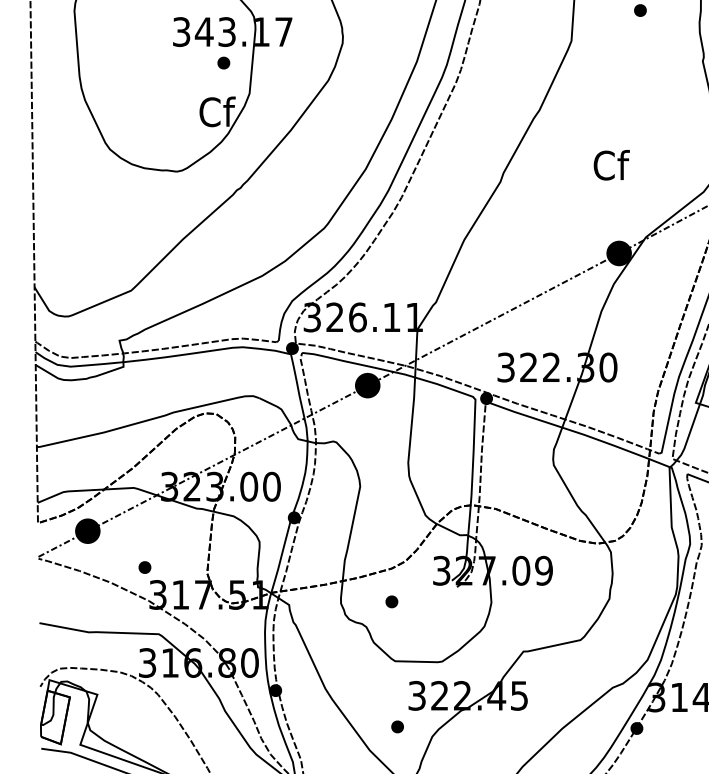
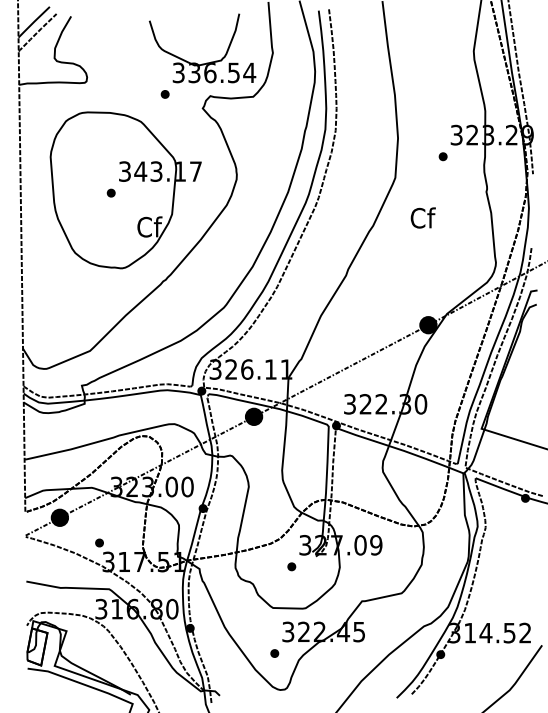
part: (222, 62) -> (110, 192), moved
text: (610, 164) -> (422, 217), moved
part: (391, 601) -> (291, 566), moved

